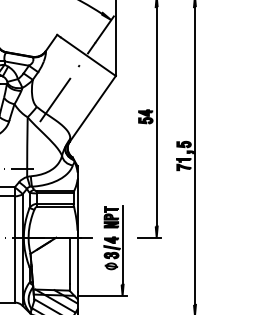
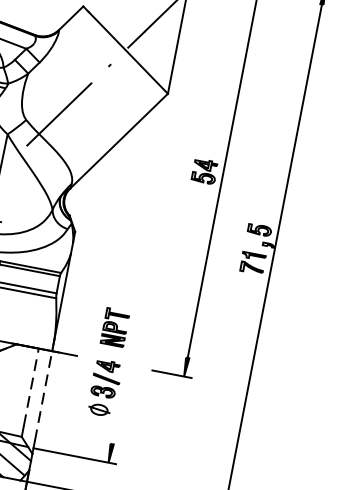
line: (122, 245) -> (124, 378), removed
line: (69, 260) -> (31, 386), solid -> dashed
line: (77, 260) -> (44, 389), solid -> dashed

